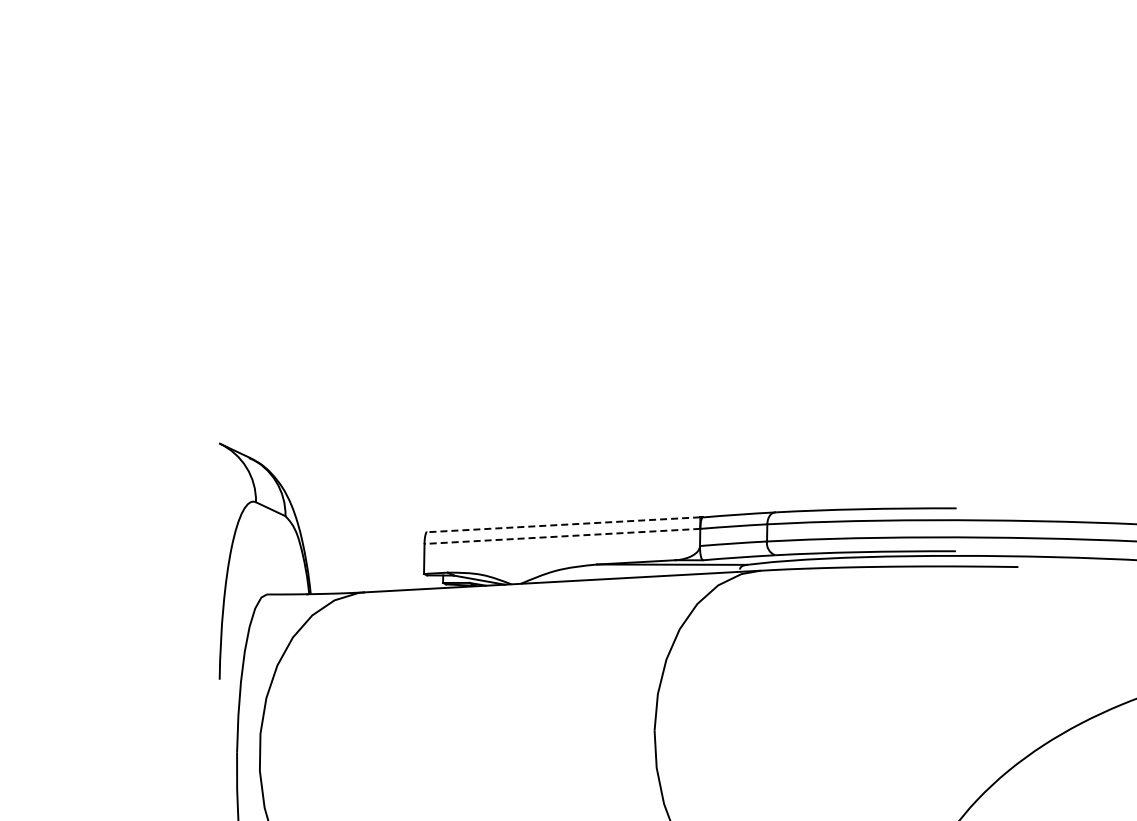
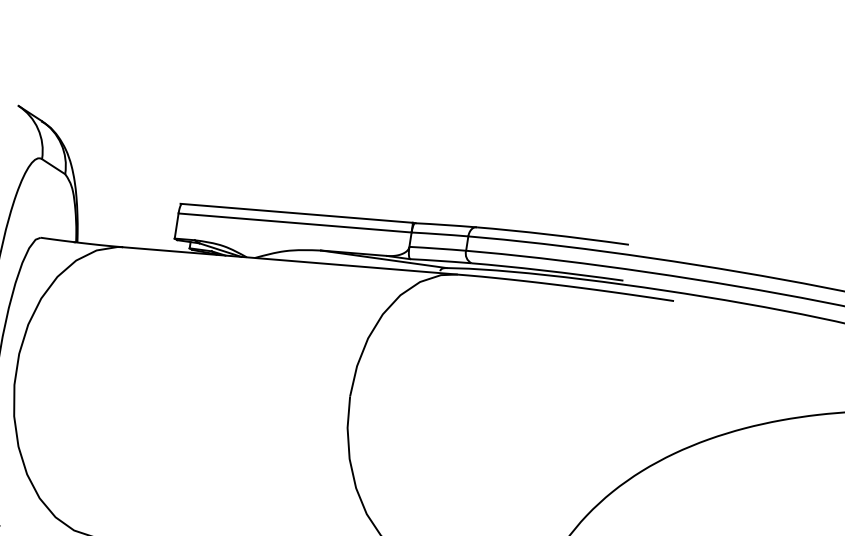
line: (562, 524) -> (296, 213), dashed -> solid
line: (561, 536) -> (294, 222), dashed -> solid

